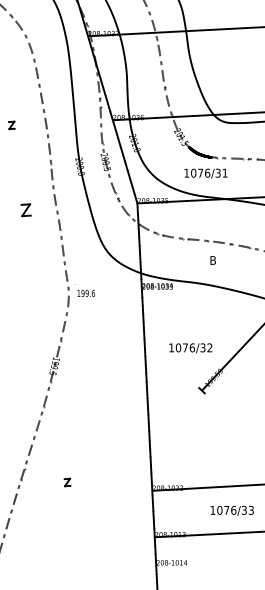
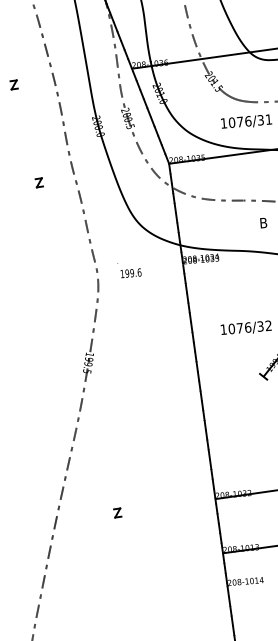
part: (25, 209) -> (38, 182), size x0.62
text: (84, 290) -> (128, 270), moved
part: (67, 482) -> (117, 513), moved

